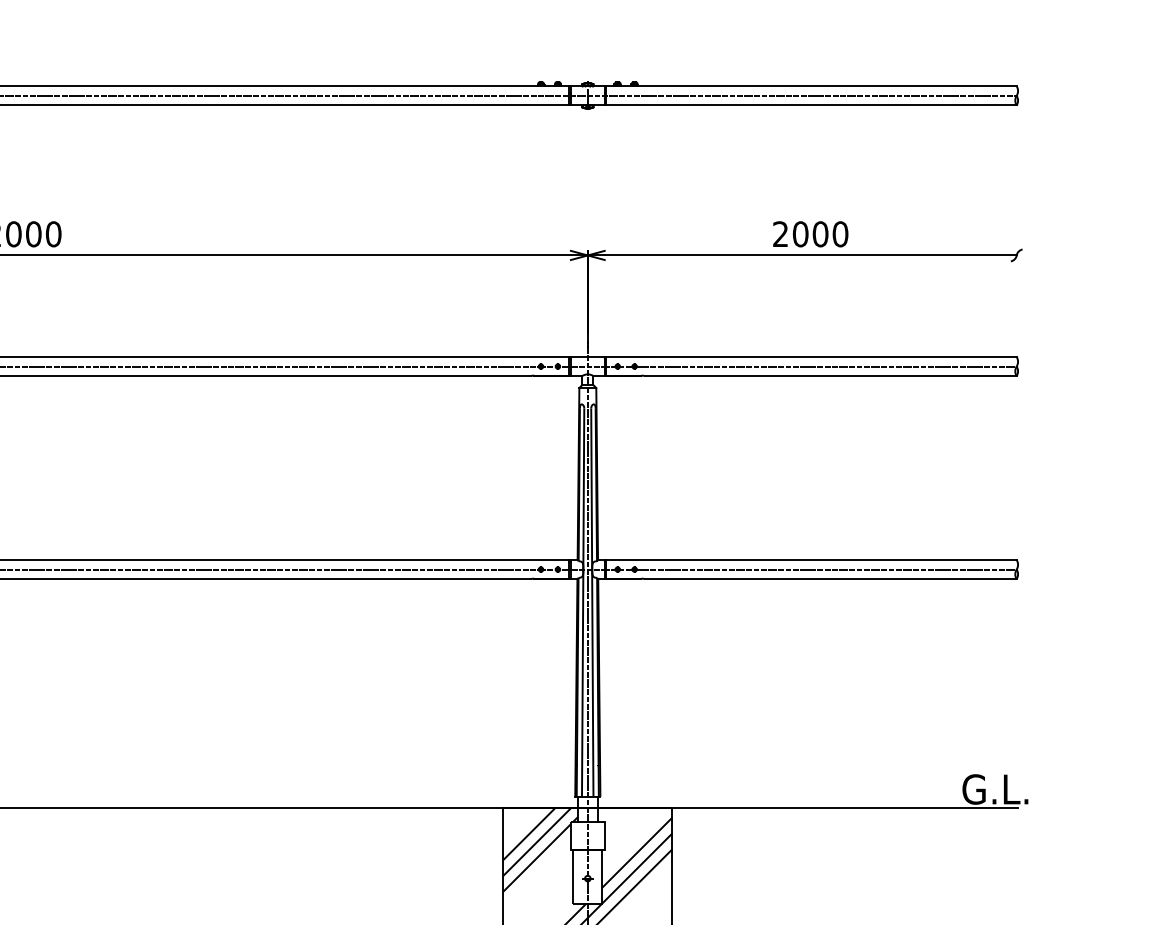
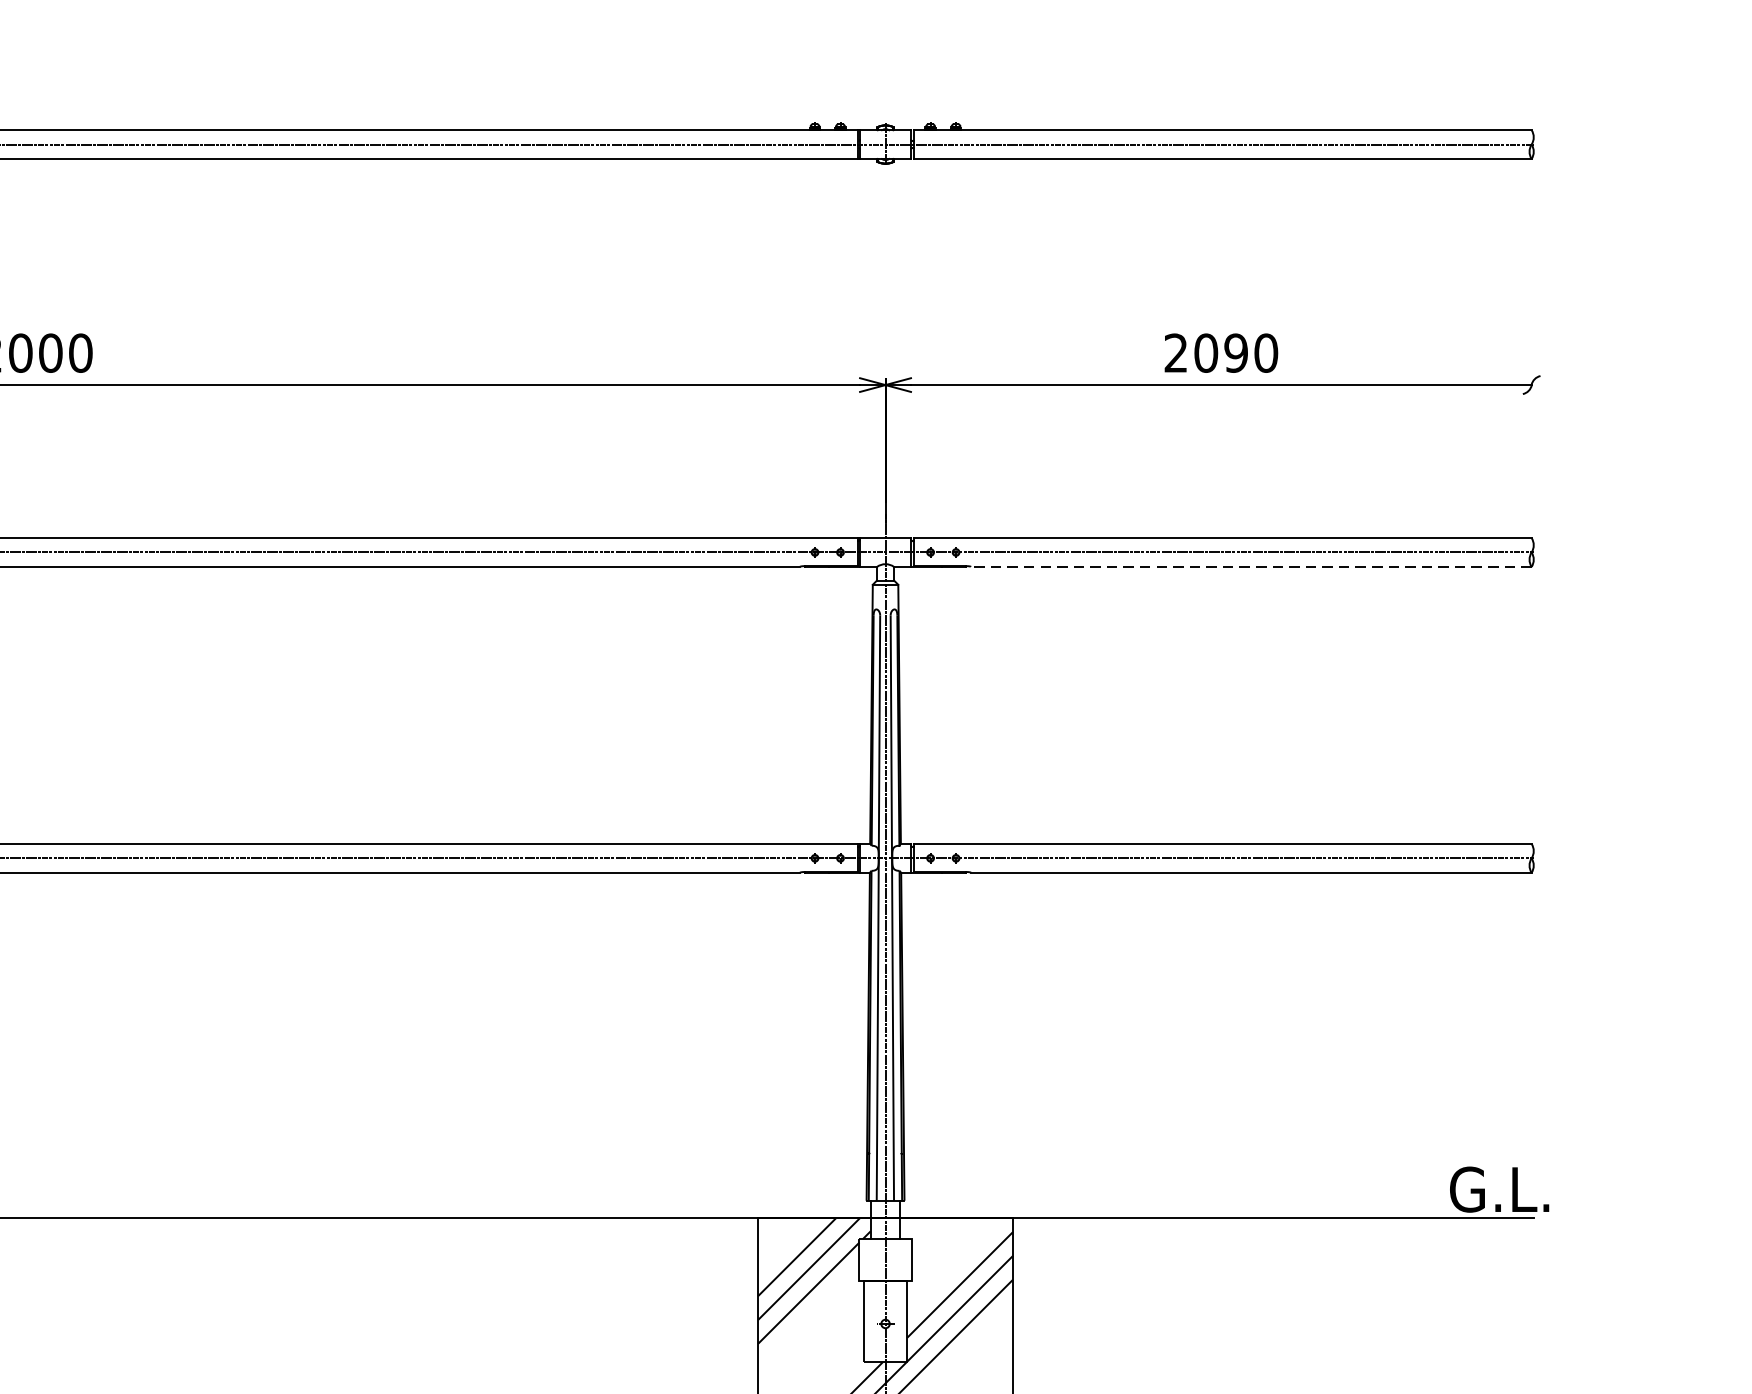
text: (820, 234) -> (1236, 353), 2000 -> 2090
line: (830, 376) -> (1251, 567), solid -> dashed

